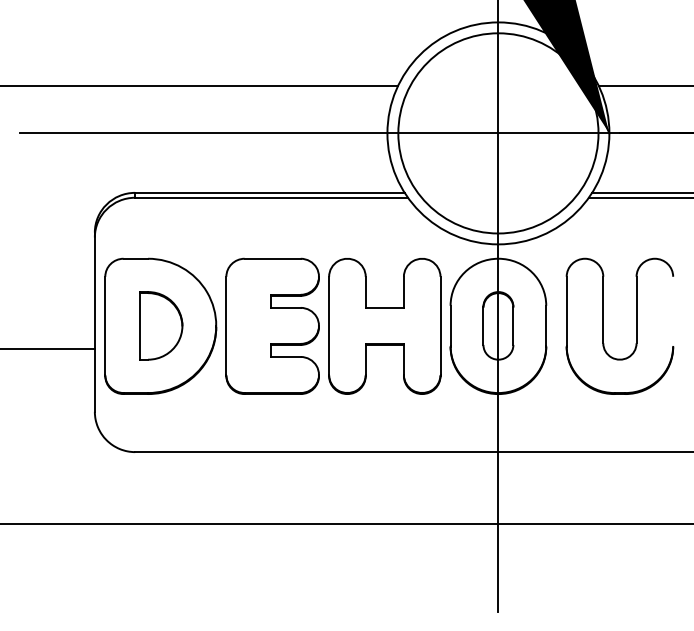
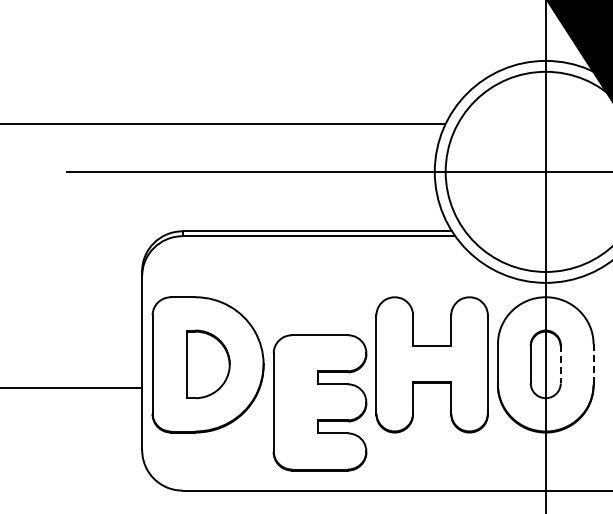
part: (272, 325) -> (319, 401), moved
line: (513, 326) -> (560, 364), solid -> dashed
line: (546, 326) -> (593, 364), solid -> dashed

